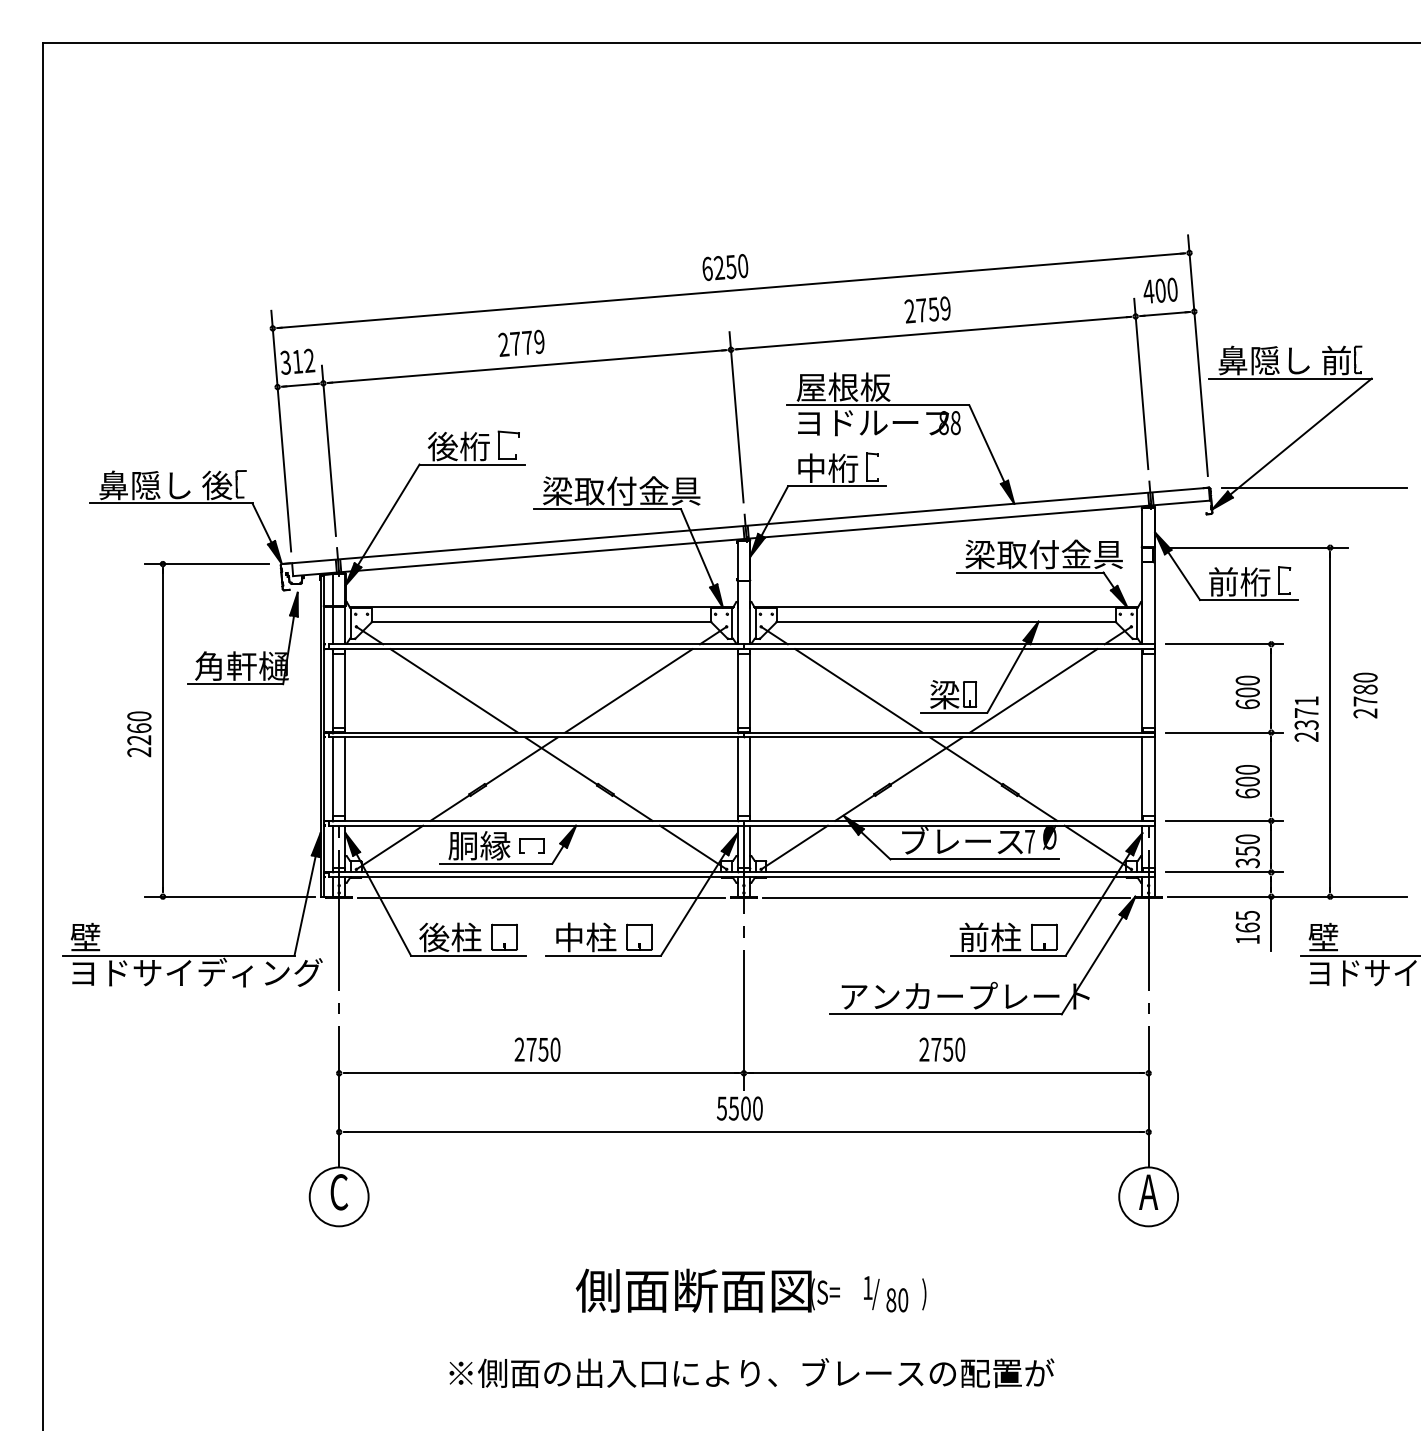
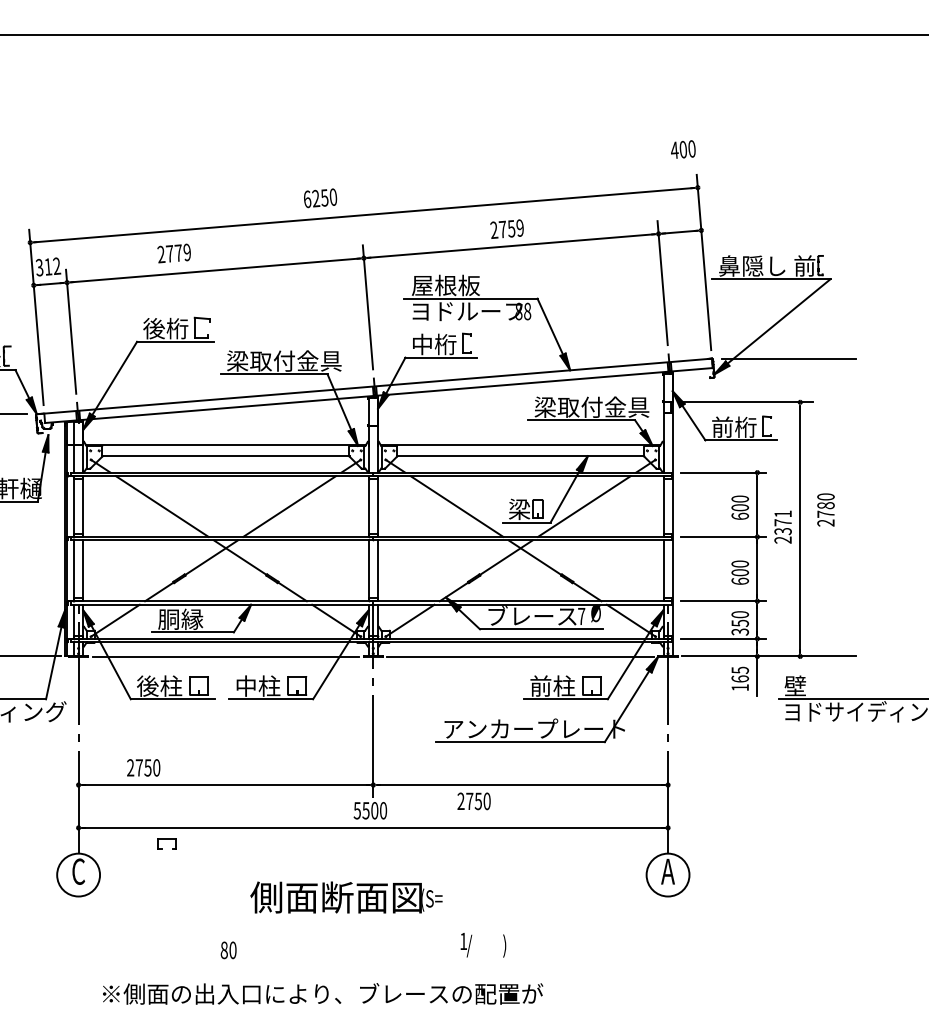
text: (725, 267) -> (320, 198), moved
text: (1160, 290) -> (683, 149), moved
text: (521, 342) -> (174, 252), moved
part: (531, 845) -> (166, 843), moved
text: (537, 1049) -> (143, 767), moved
text: (942, 1049) -> (474, 801), moved
text: (707, 1290) -> (346, 897), moved
text: (897, 1300) -> (228, 950), moved
text: (751, 1372) -> (322, 993), moved

